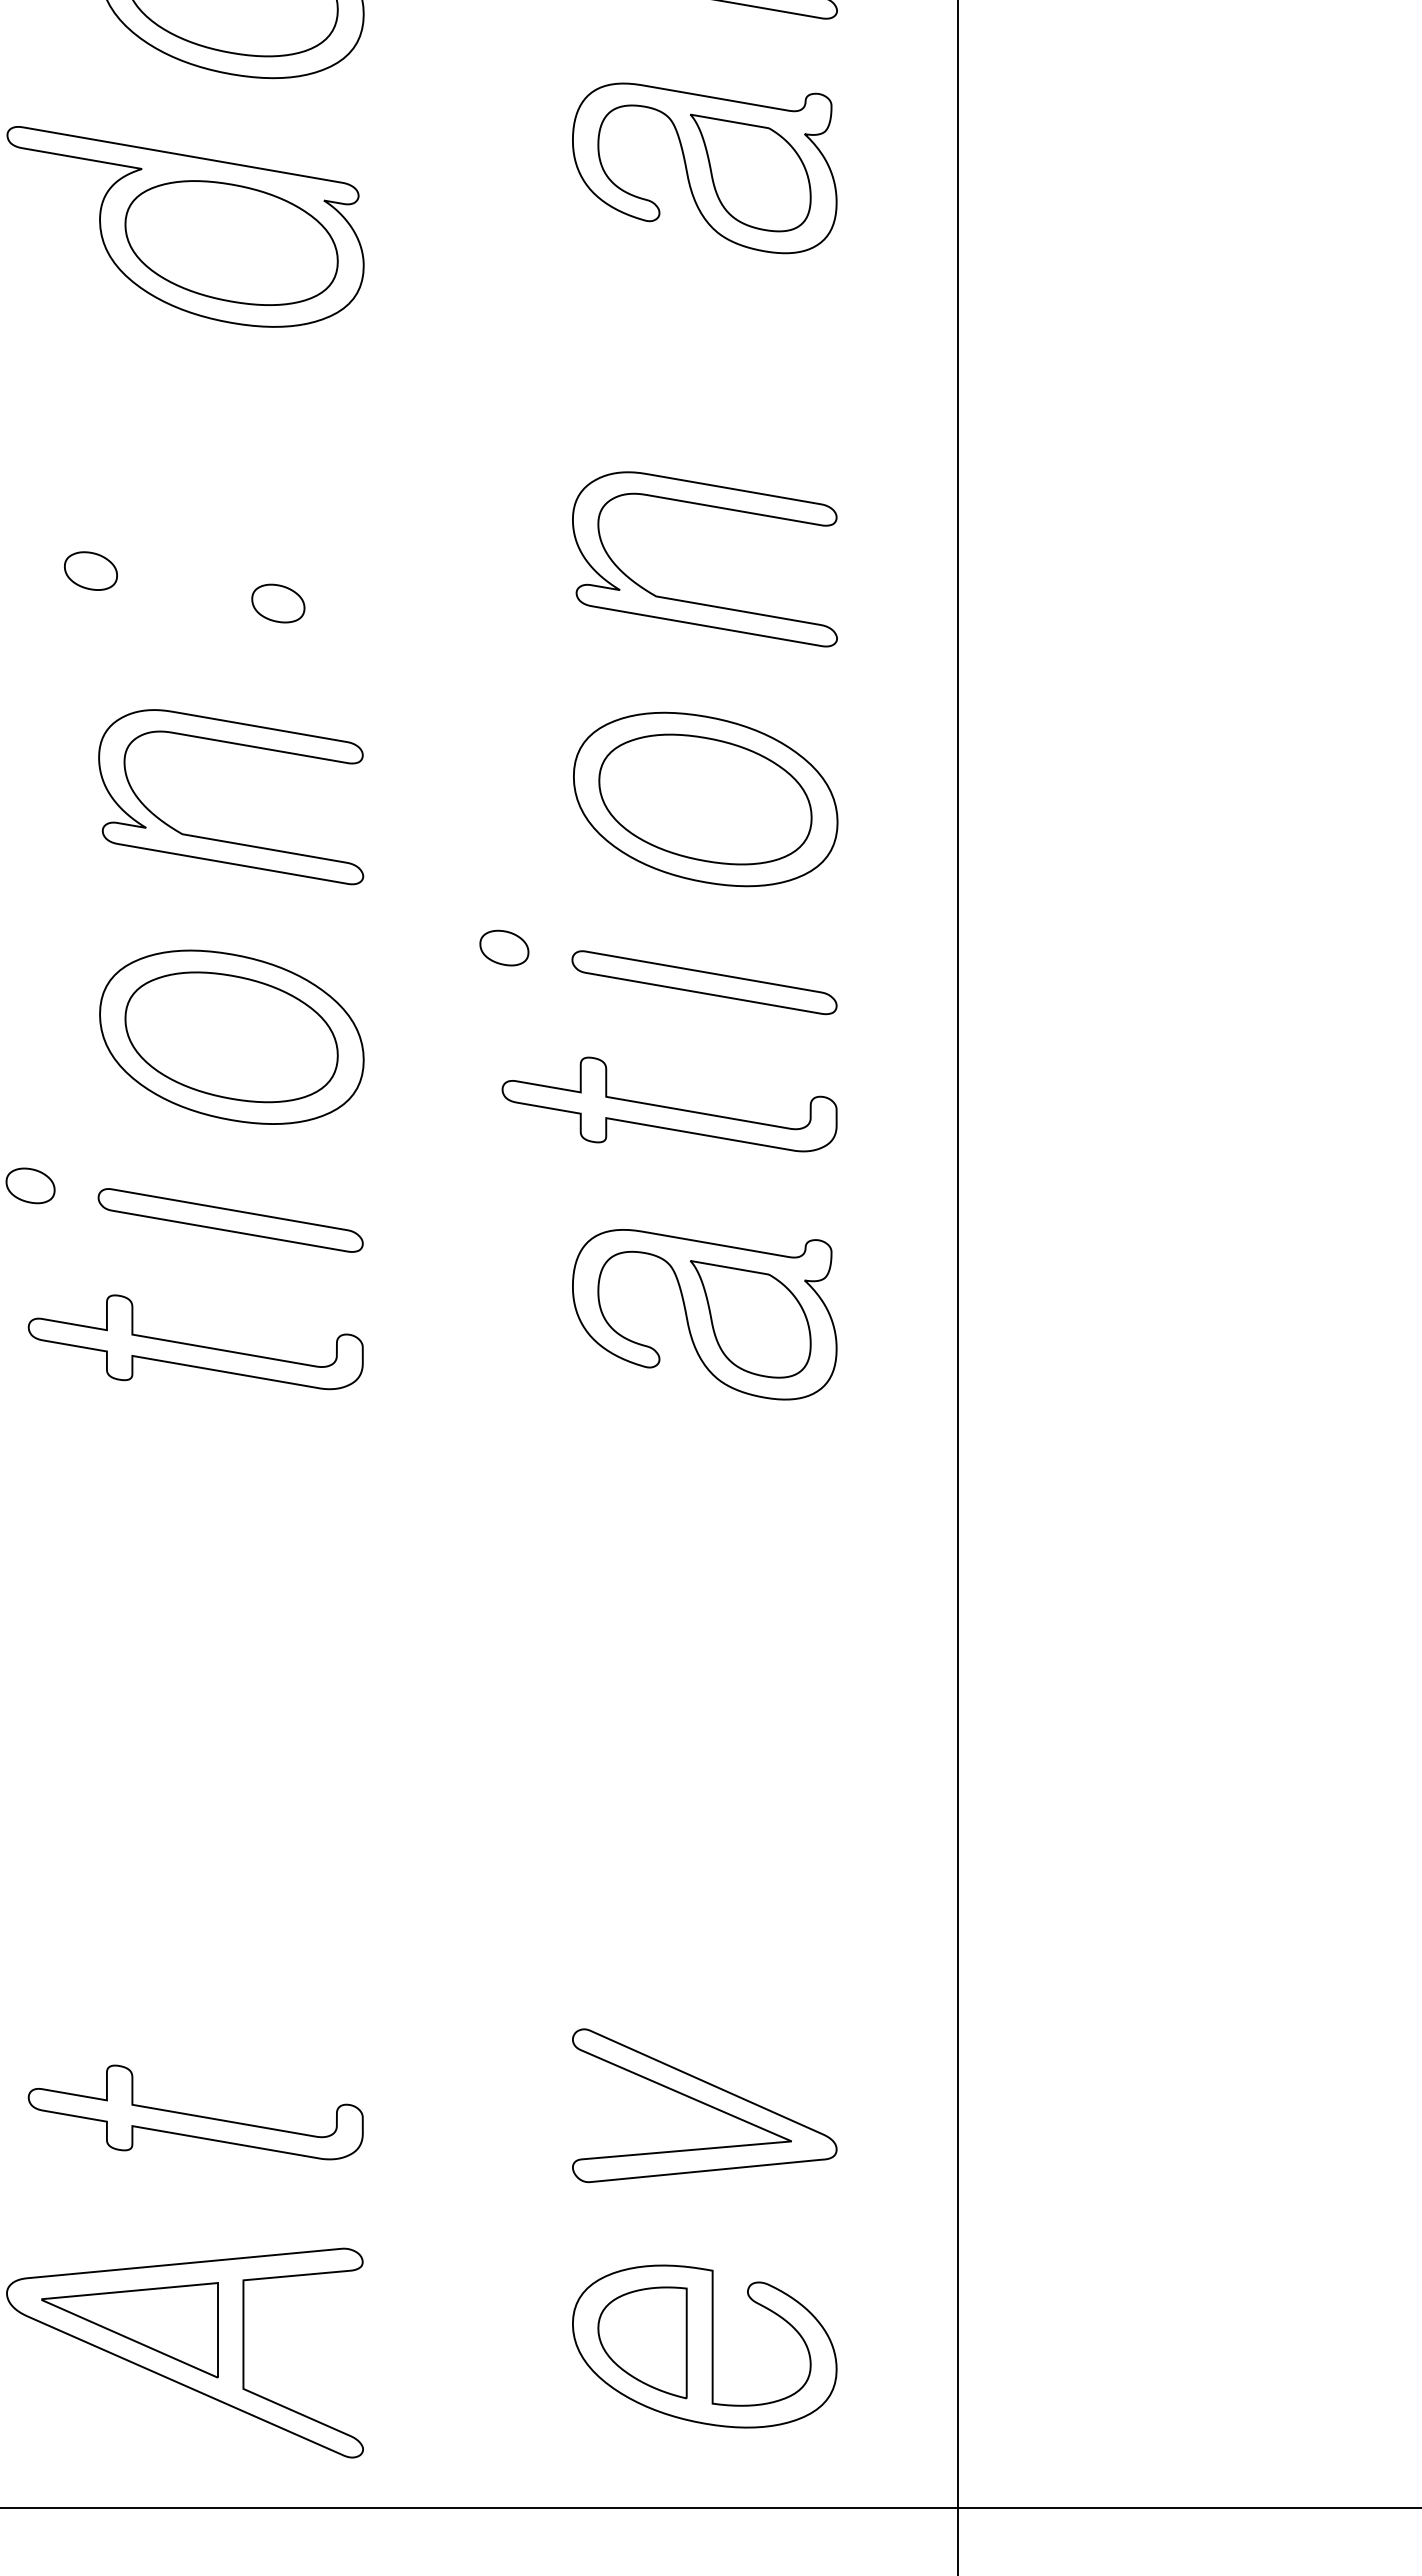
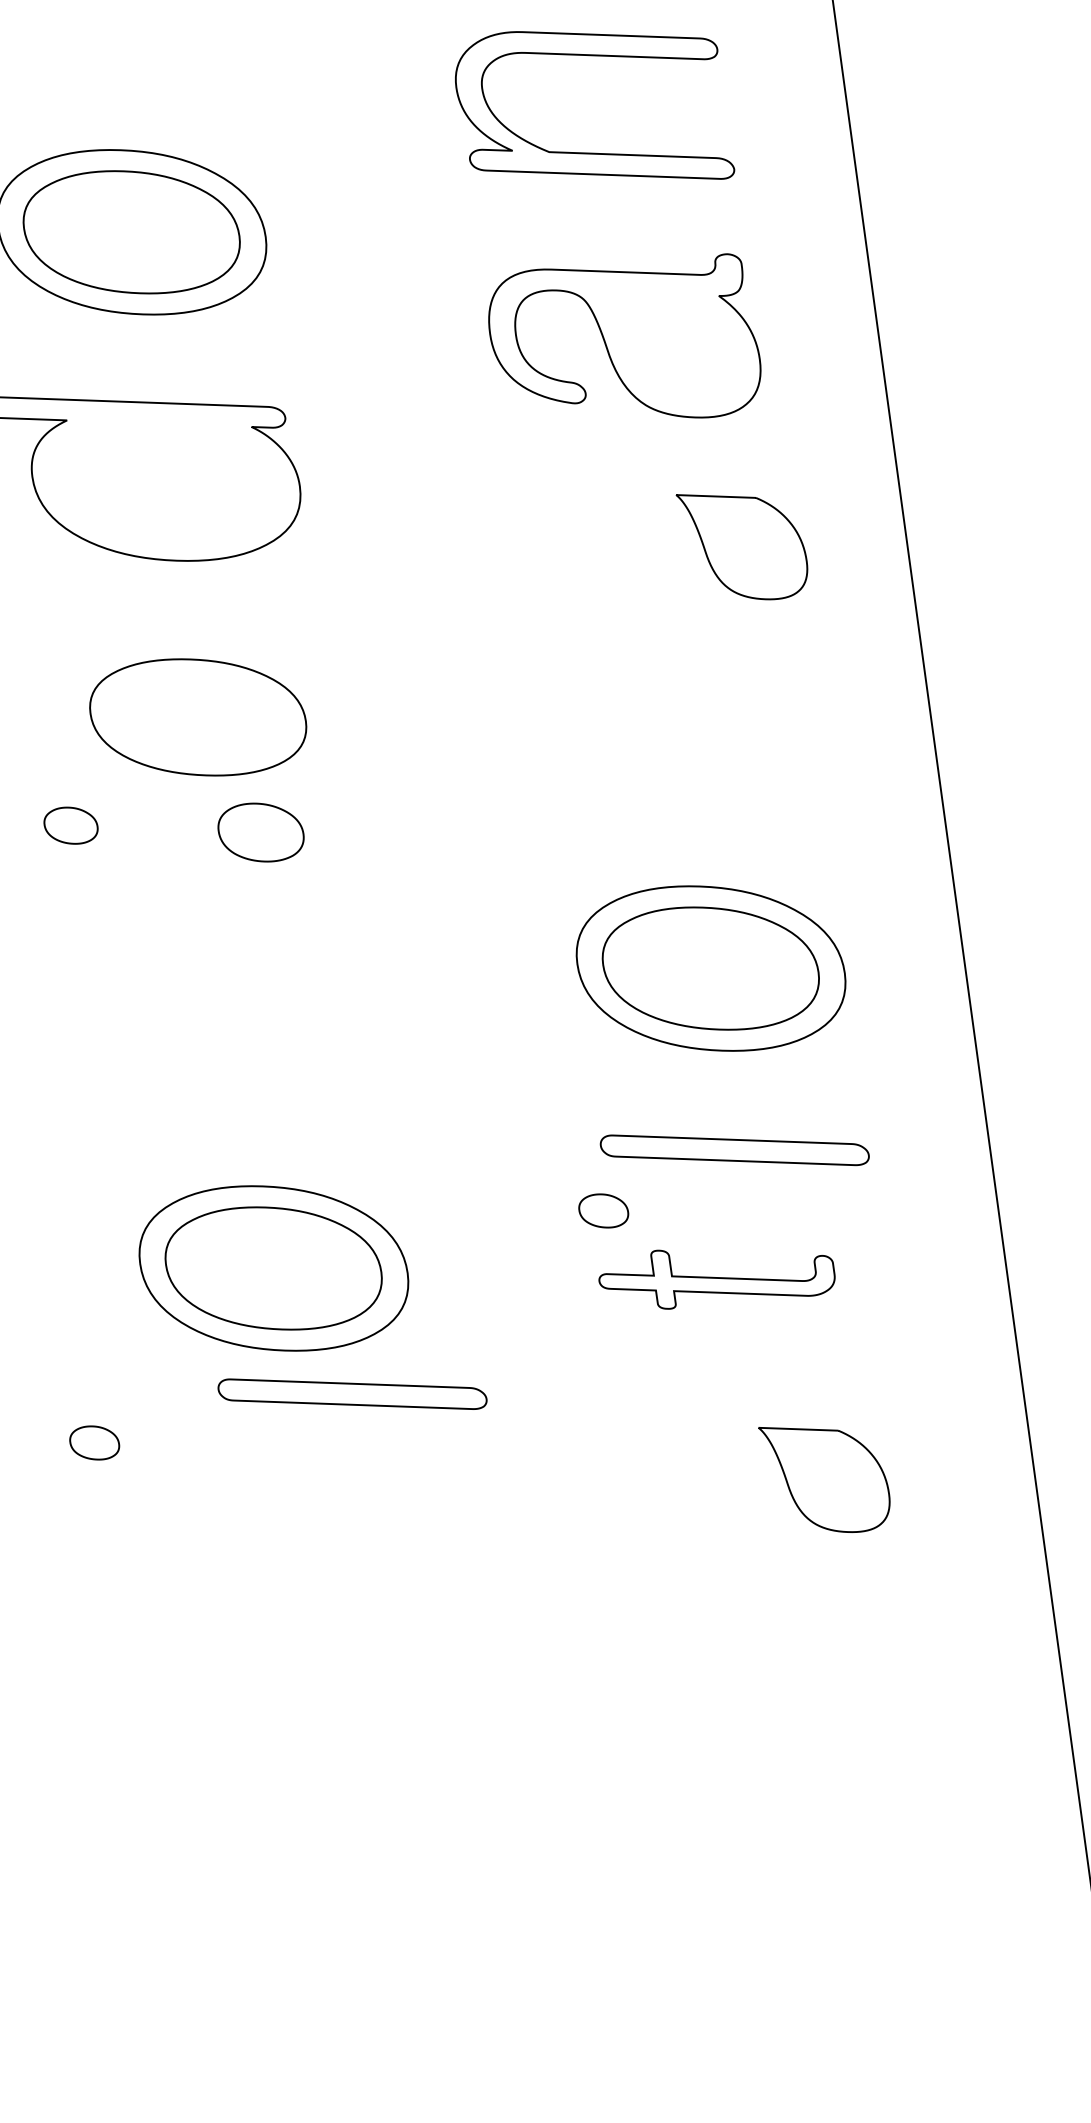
part: (750, 172) -> (743, 544), moved
part: (231, 242) -> (197, 716), moved
part: (698, 602) -> (677, 774), removed
part: (278, 603) -> (261, 832), size x1.6
part: (220, 839) -> (235, 1074), removed
part: (504, 947) -> (603, 1210), moved
part: (669, 1104) -> (716, 1275), size x0.7
part: (230, 1220) -> (352, 1394), moved
part: (704, 1314) -> (779, 1478), removed
part: (195, 1342) -> (279, 1575), removed

